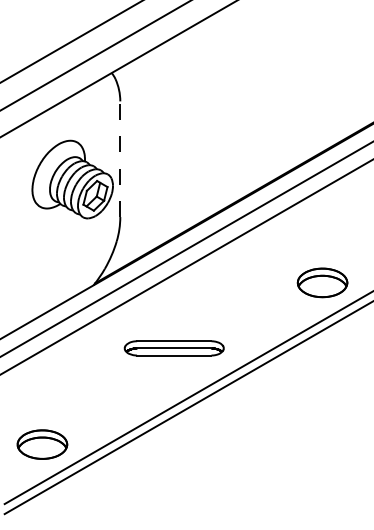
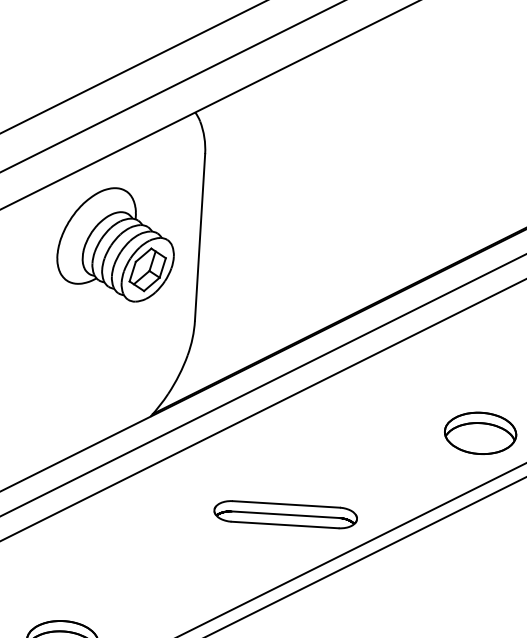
line: (120, 159) -> (200, 237), dashed -> solid
part: (72, 179) -> (116, 244), moved
part: (173, 348) -> (284, 514), moved

